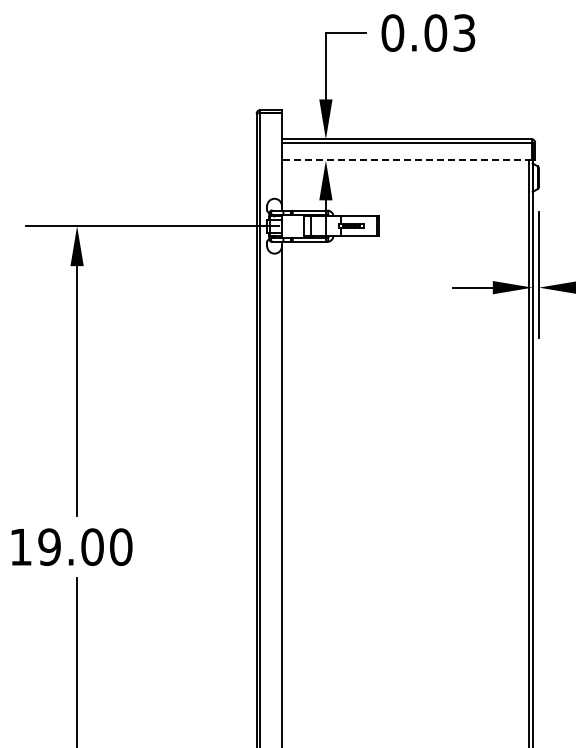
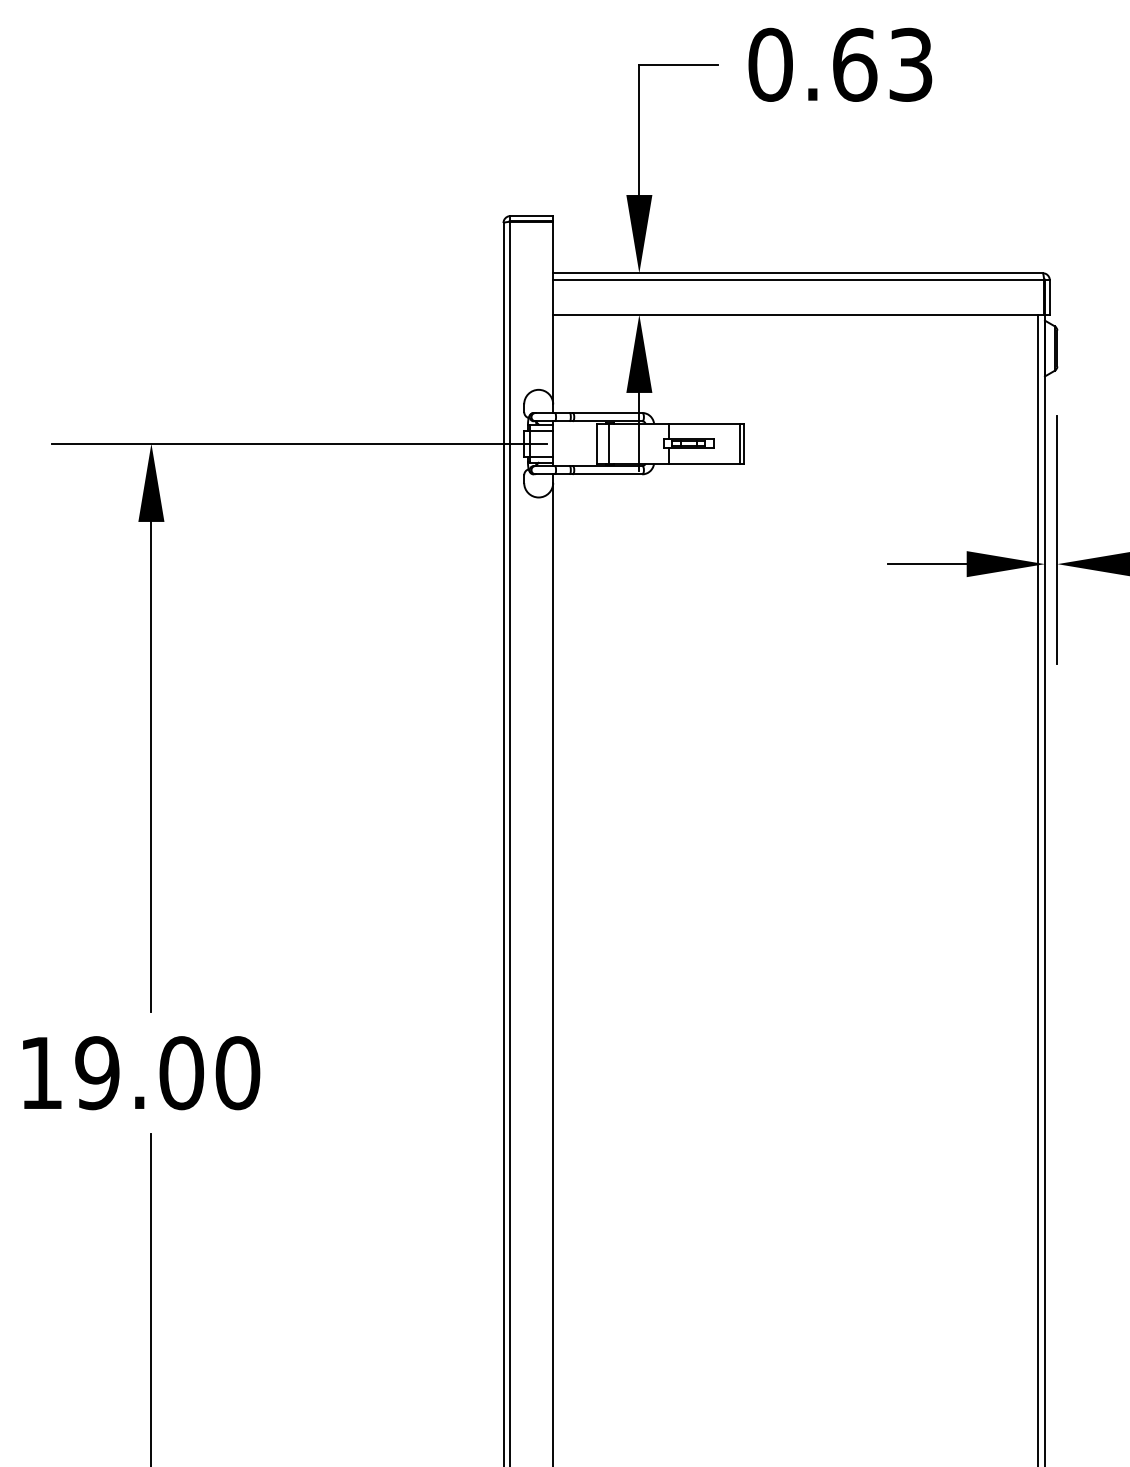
text: (435, 32) -> (854, 63), 0.03 -> 0.63
line: (406, 160) -> (797, 314), dashed -> solid

